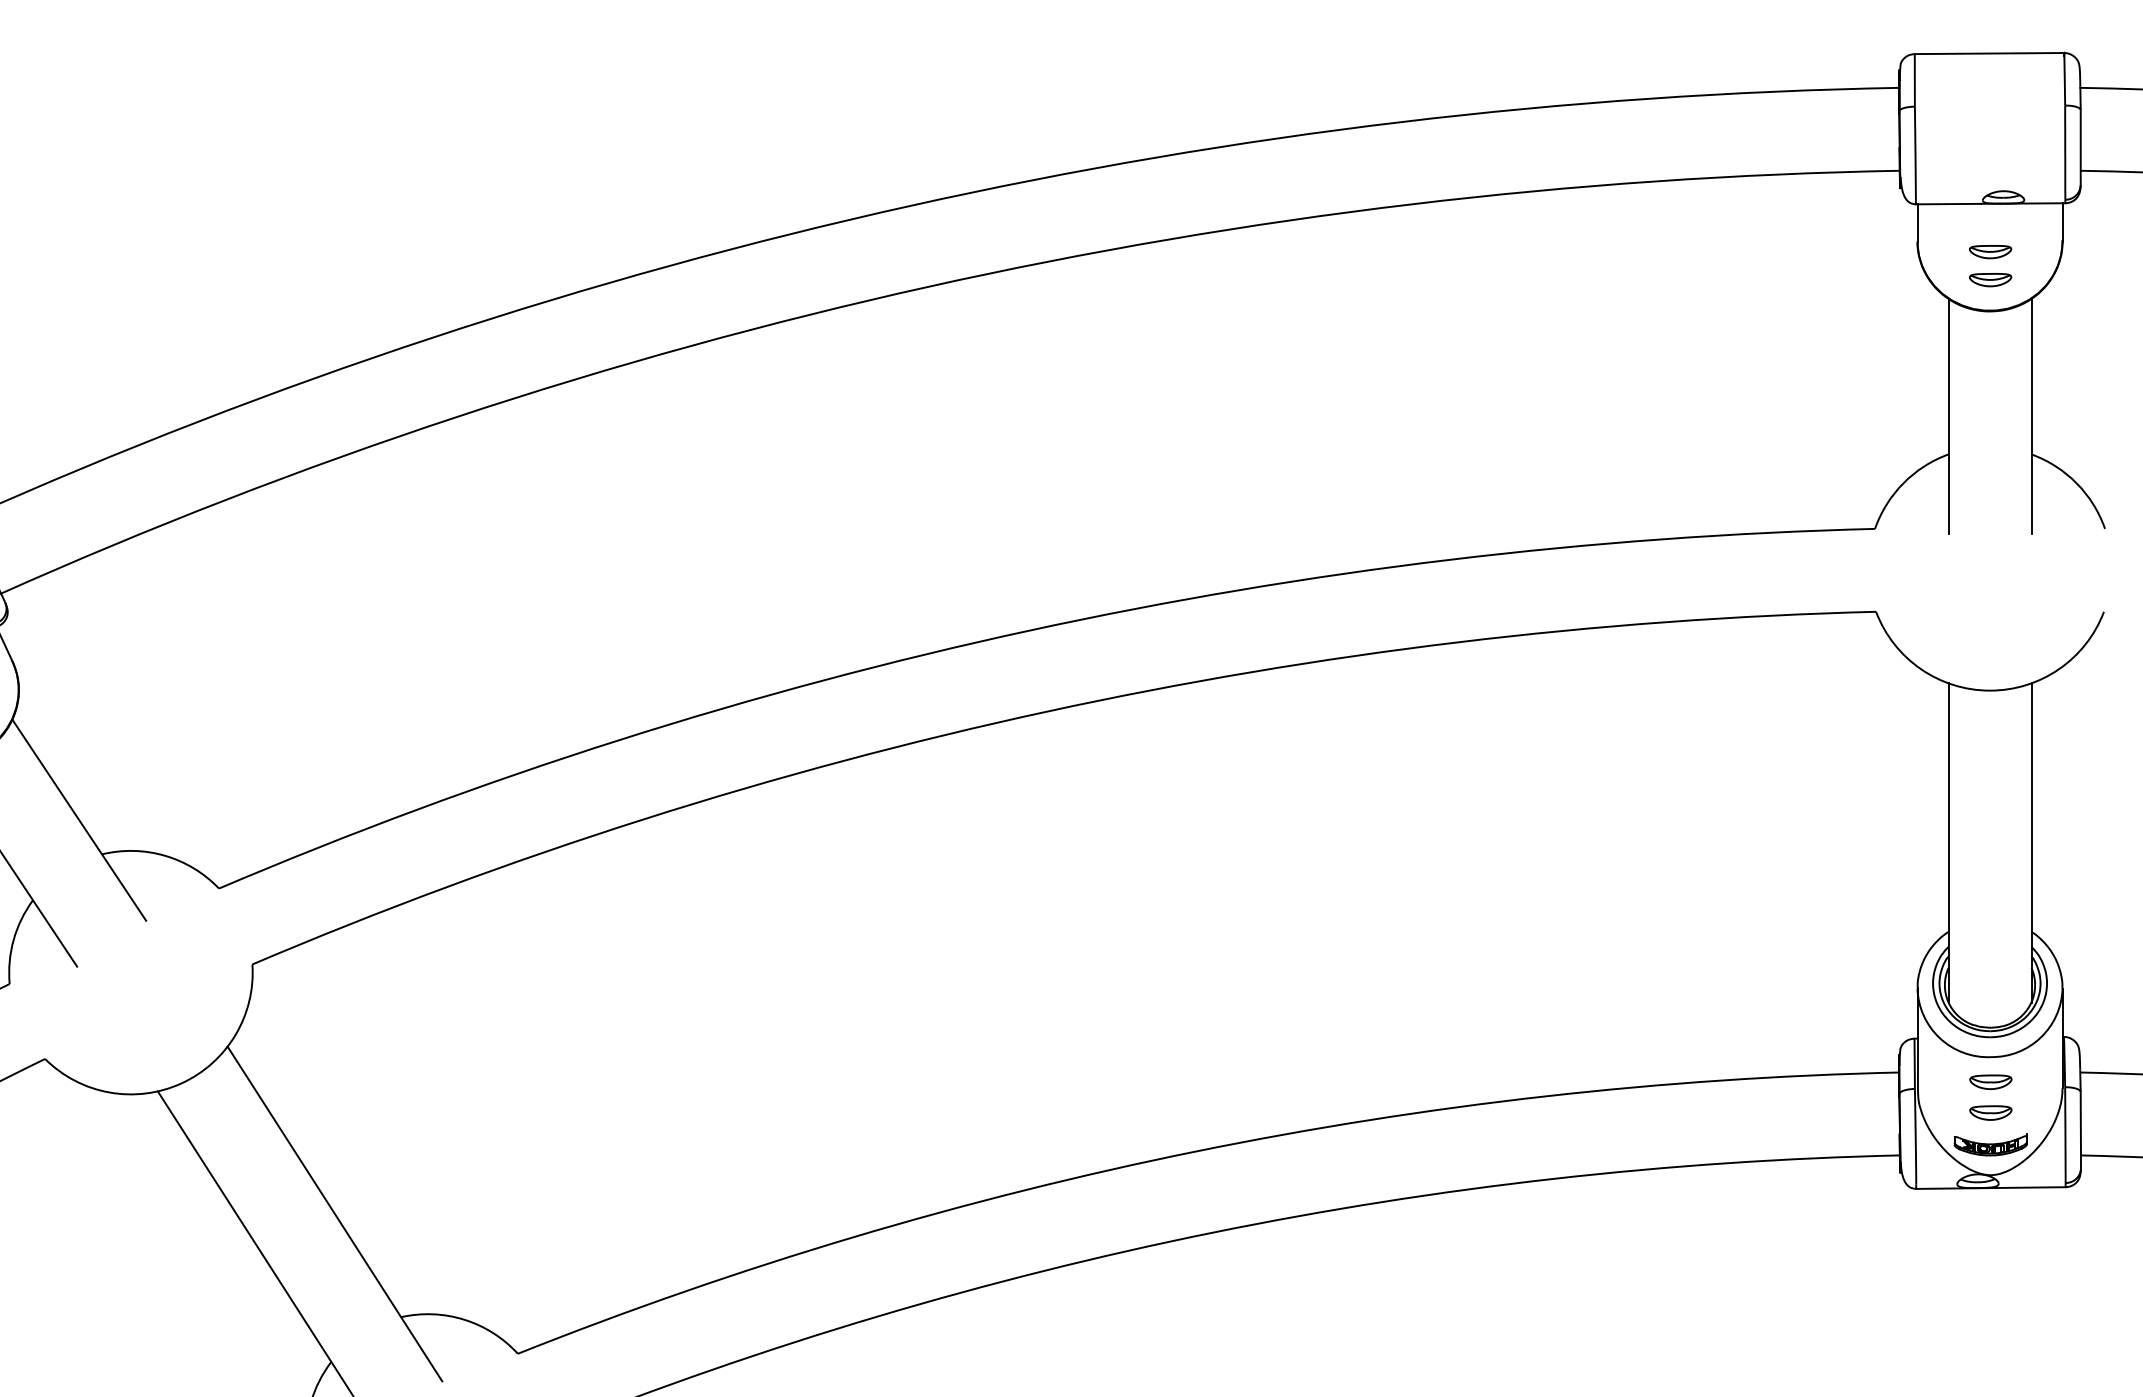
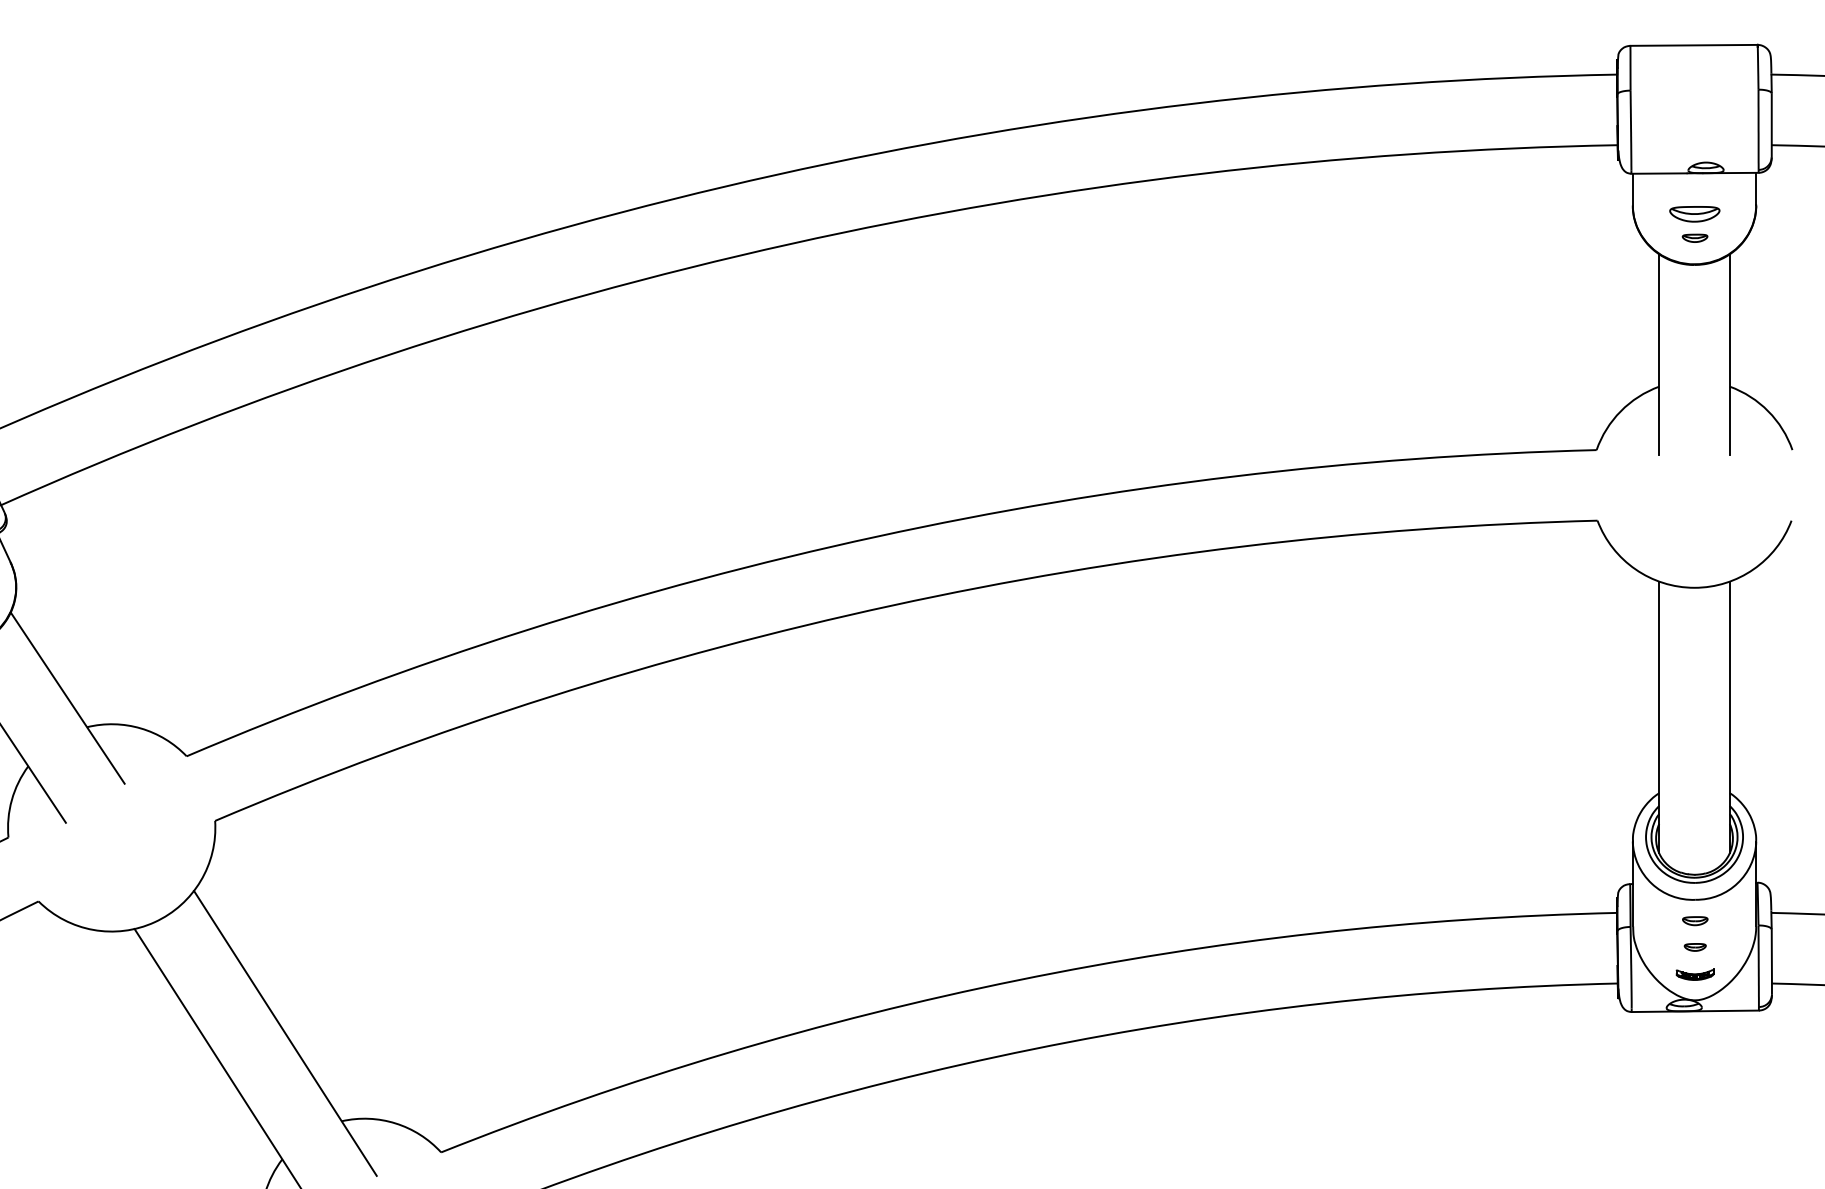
part: (1990, 252) -> (1694, 214), size x1.4
part: (1990, 280) -> (1694, 238), size x0.7
part: (1990, 1081) -> (1694, 920), size x0.7
part: (1990, 1112) -> (1694, 946), size x0.6
part: (1990, 1144) -> (1694, 974), size x0.6

